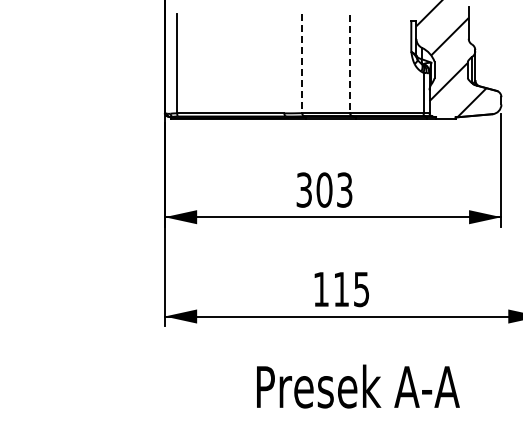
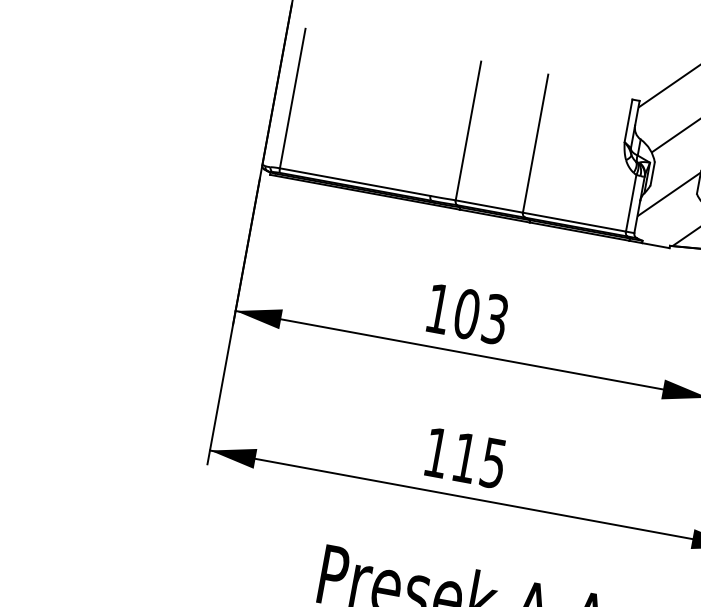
line: (302, 64) -> (468, 132), dashed -> solid
line: (350, 64) -> (535, 144), dashed -> solid
text: (303, 189) -> (437, 307), 303 -> 103

